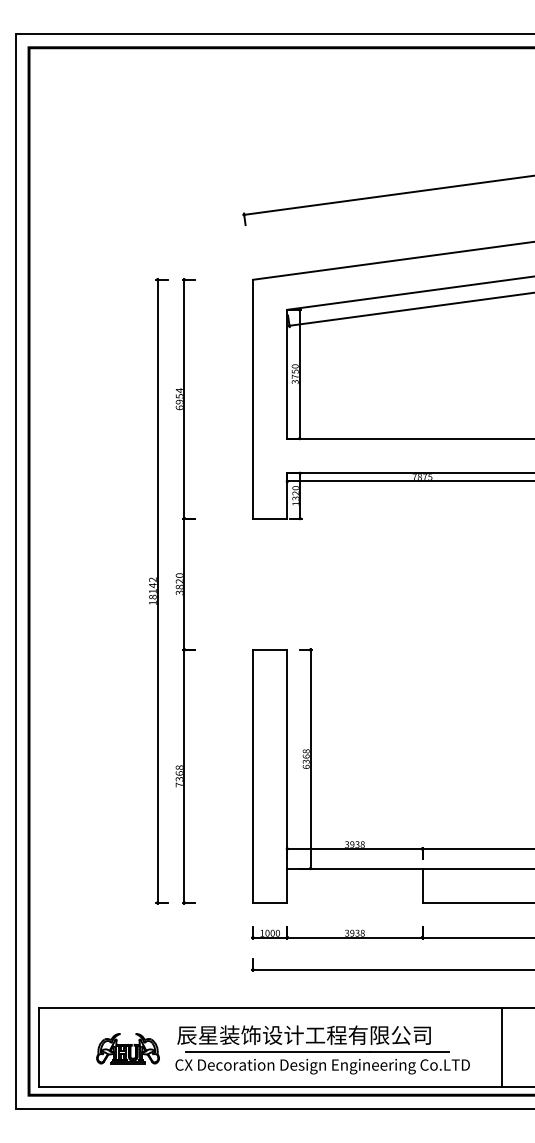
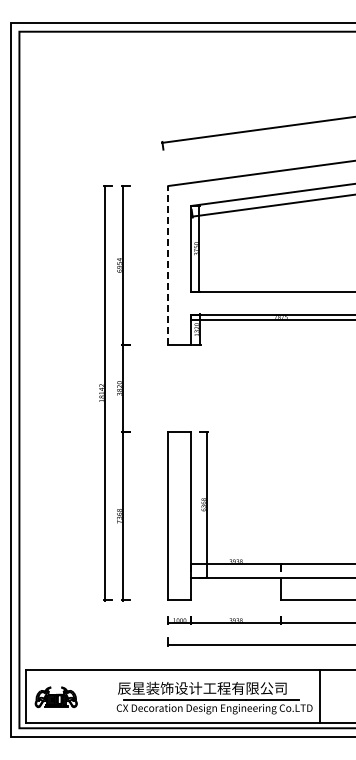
line: (253, 397) -> (168, 264), solid -> dashed
line: (501, 1047) -> (319, 696), moved
part: (126, 1048) -> (55, 697), moved

